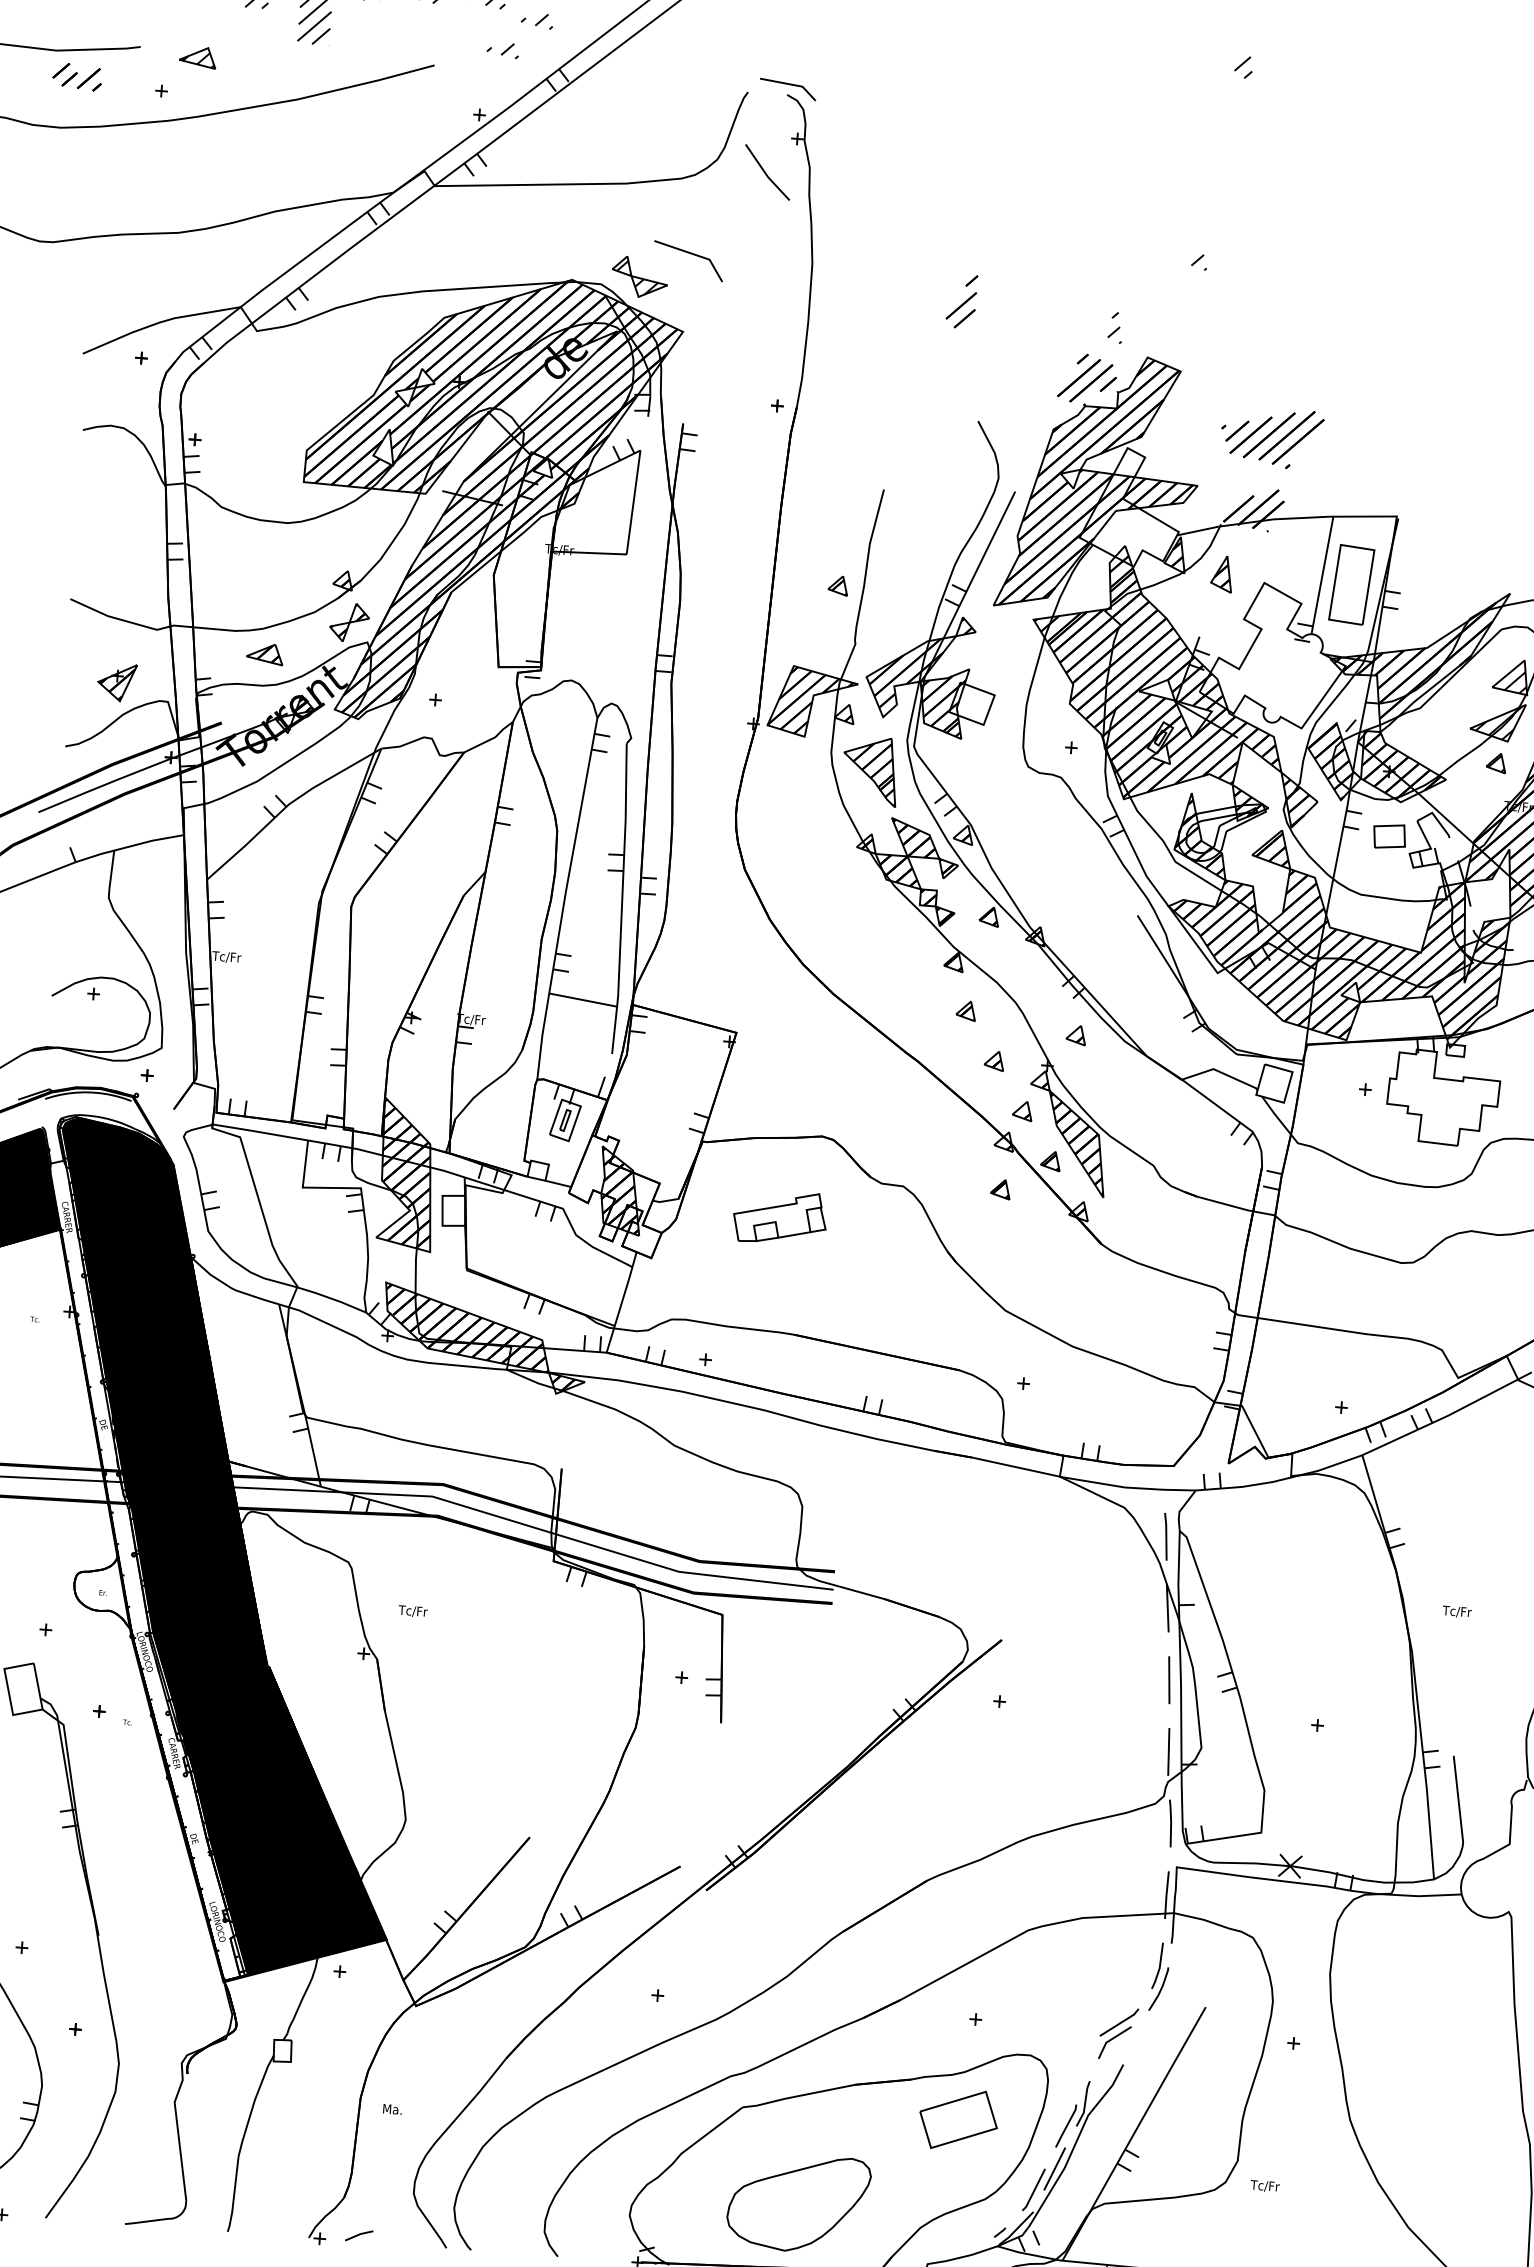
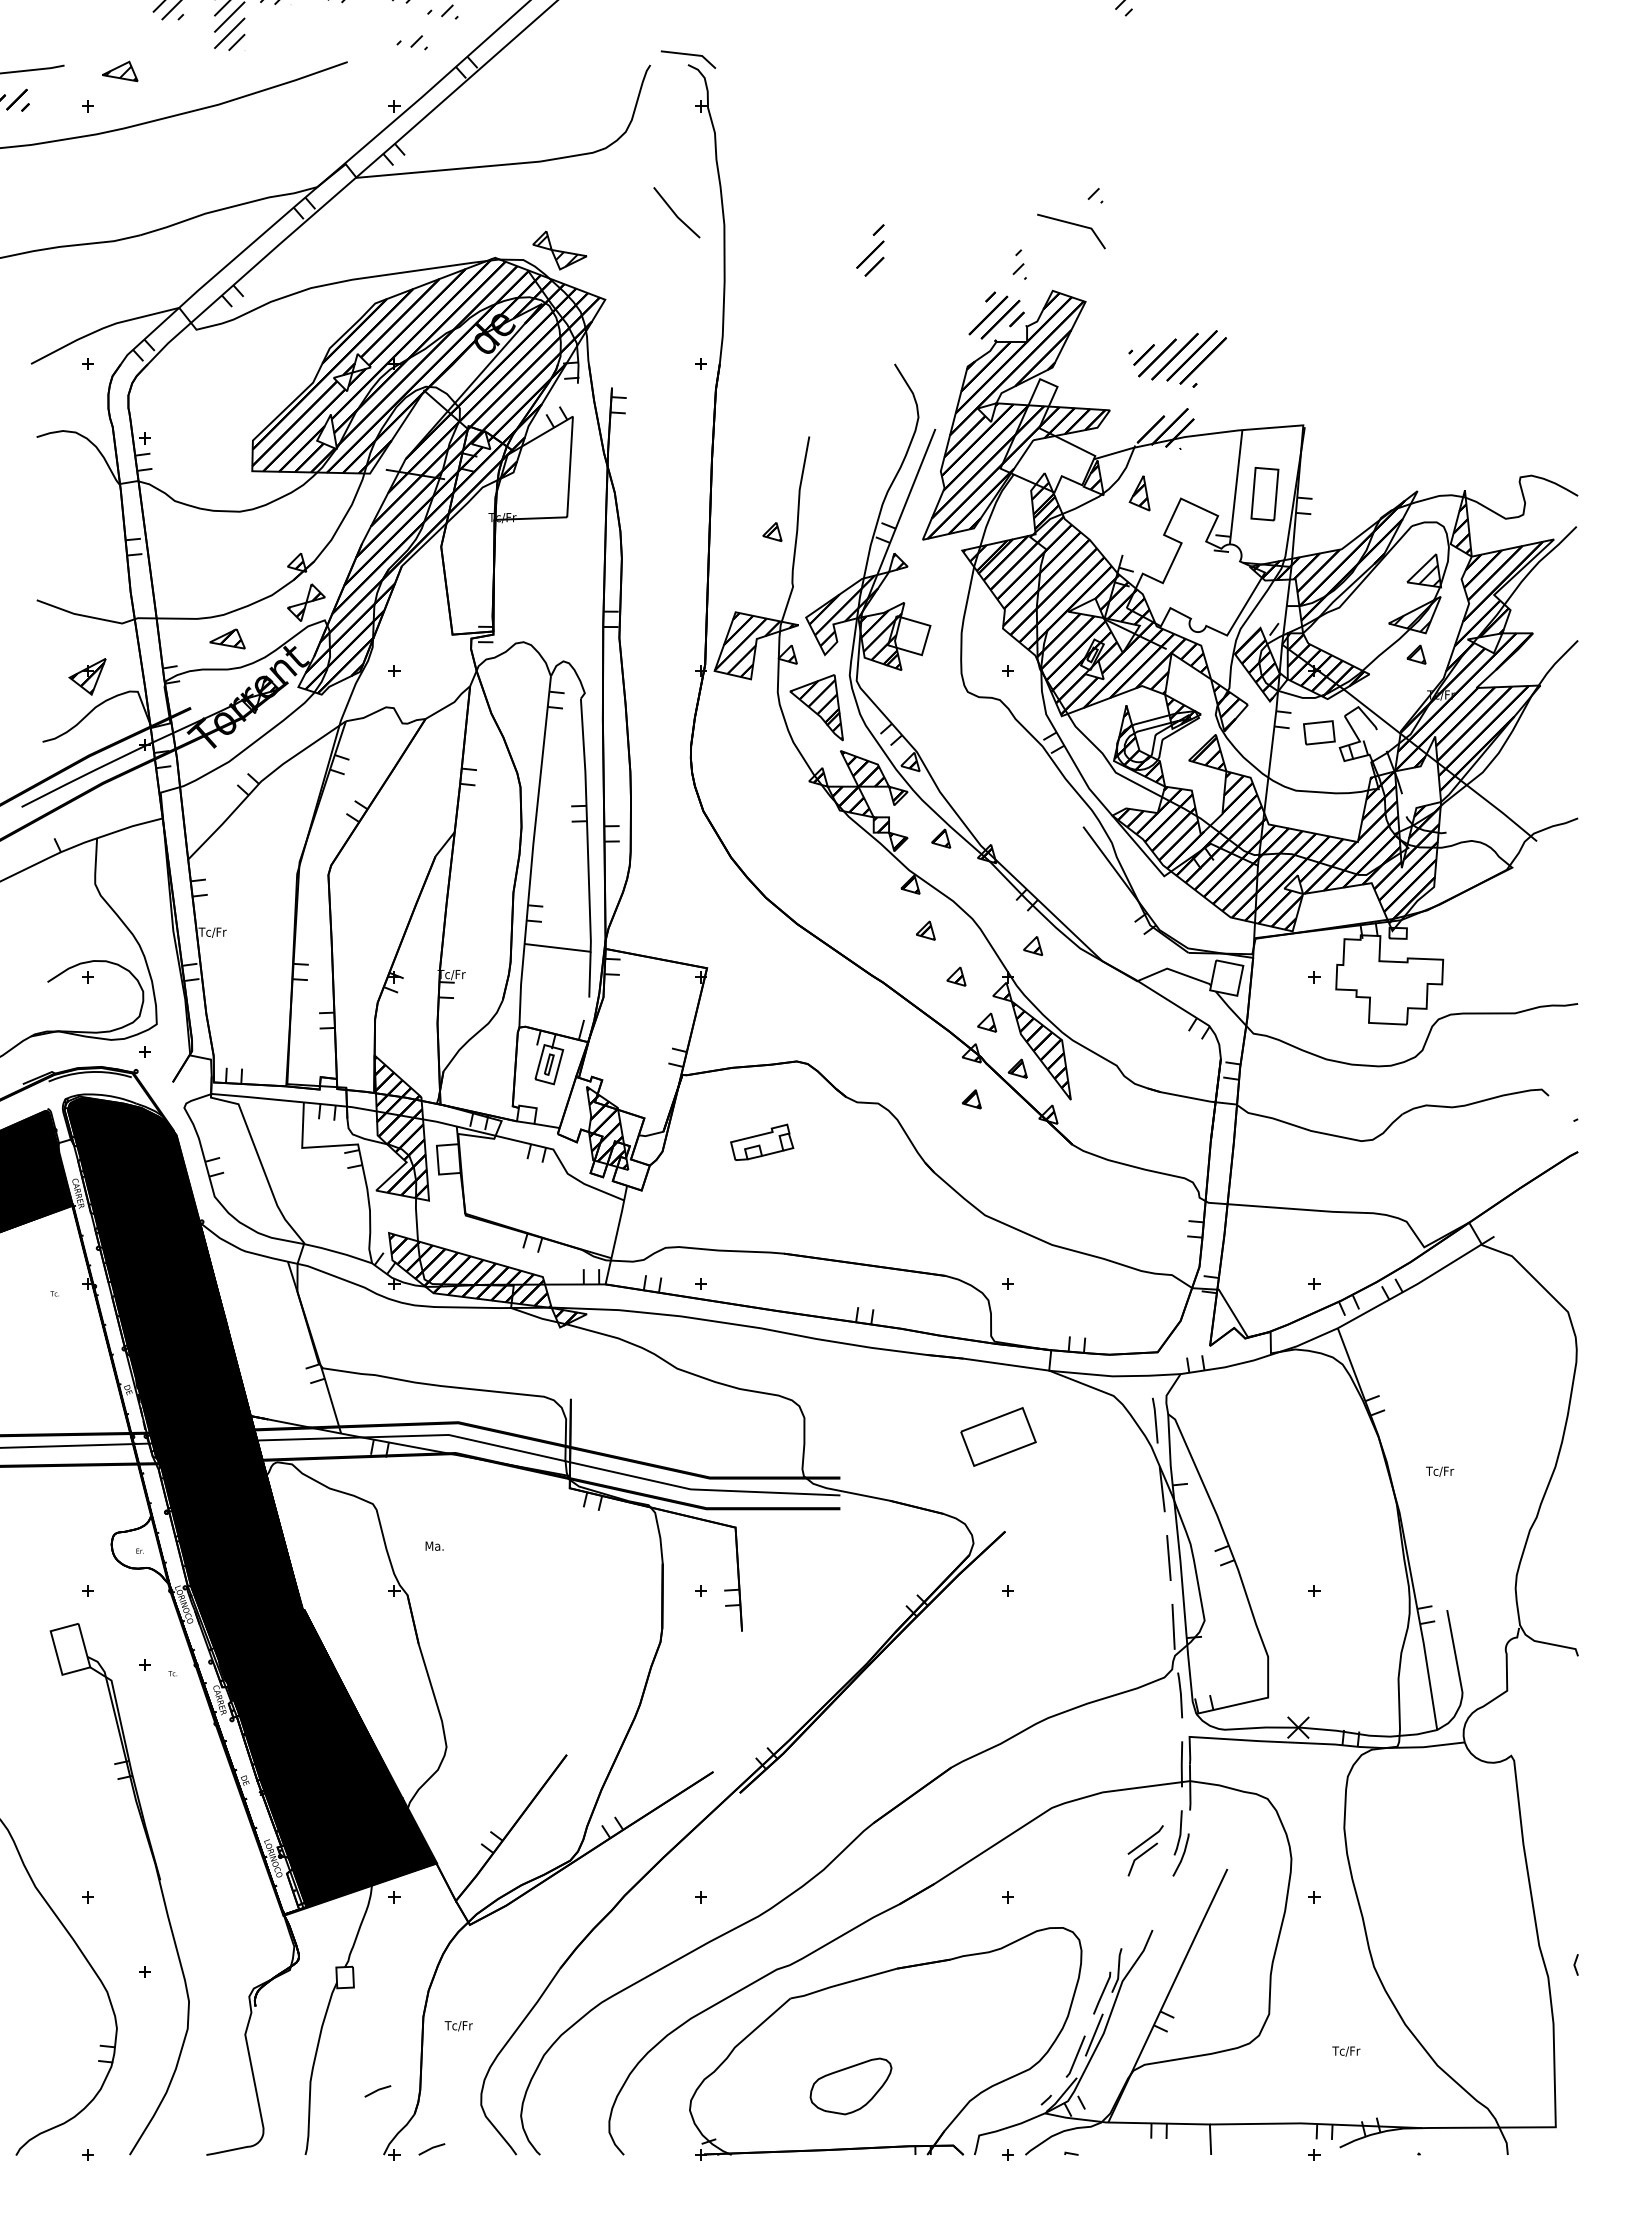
line: (766, 172) -> (675, 212), moved
line: (692, 255) -> (1074, 225), moved
part: (1351, 584) -> (1264, 493), size x0.7
part: (779, 1217) -> (761, 1142), size x0.7
text: (413, 1611) -> (438, 1546), Tc/Fr -> Ma.
part: (1118, 2033) -> (1145, 1850), moved
text: (396, 2110) -> (458, 2026), Ma. -> Tc/Fr
part: (958, 2119) -> (998, 1436), moved
line: (307, 2171) -> (377, 2091), added
text: (1265, 2186) -> (1346, 2051), moved
part: (798, 2203) -> (850, 2086), size x0.6

